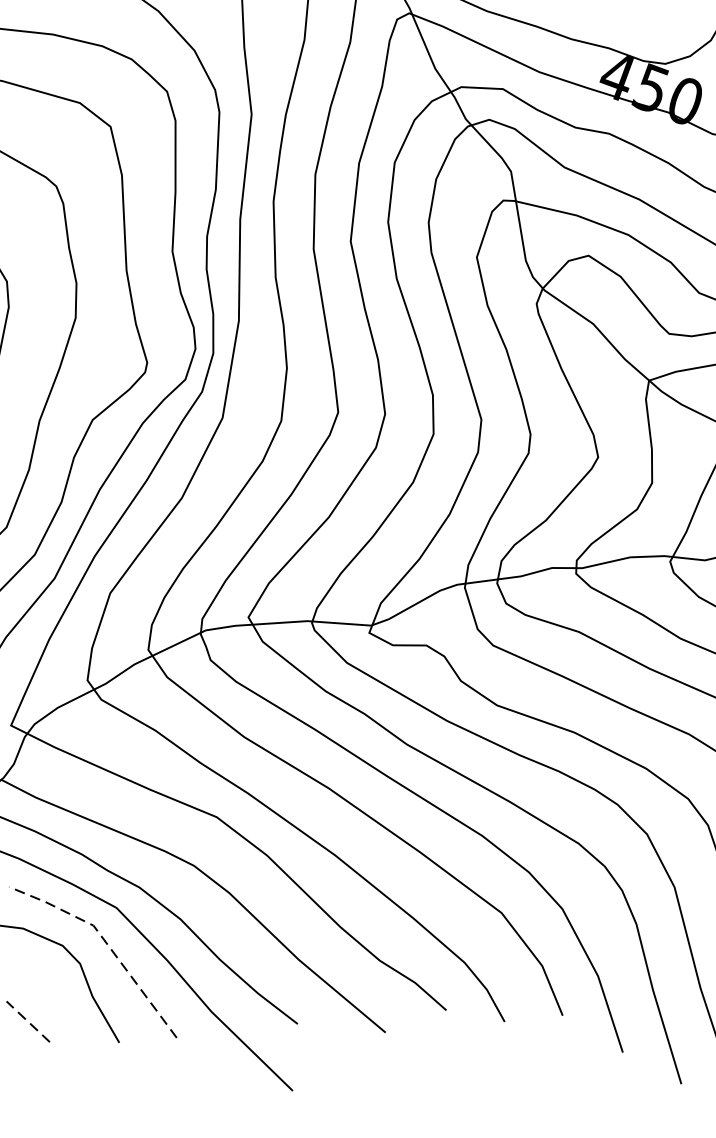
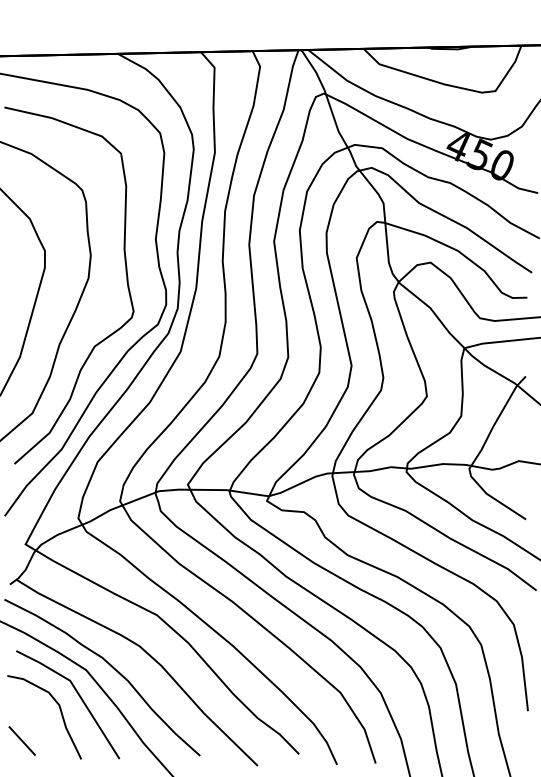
line: (105, 942) -> (77, 692), dashed -> solid
line: (28, 1022) -> (22, 741), dashed -> solid

